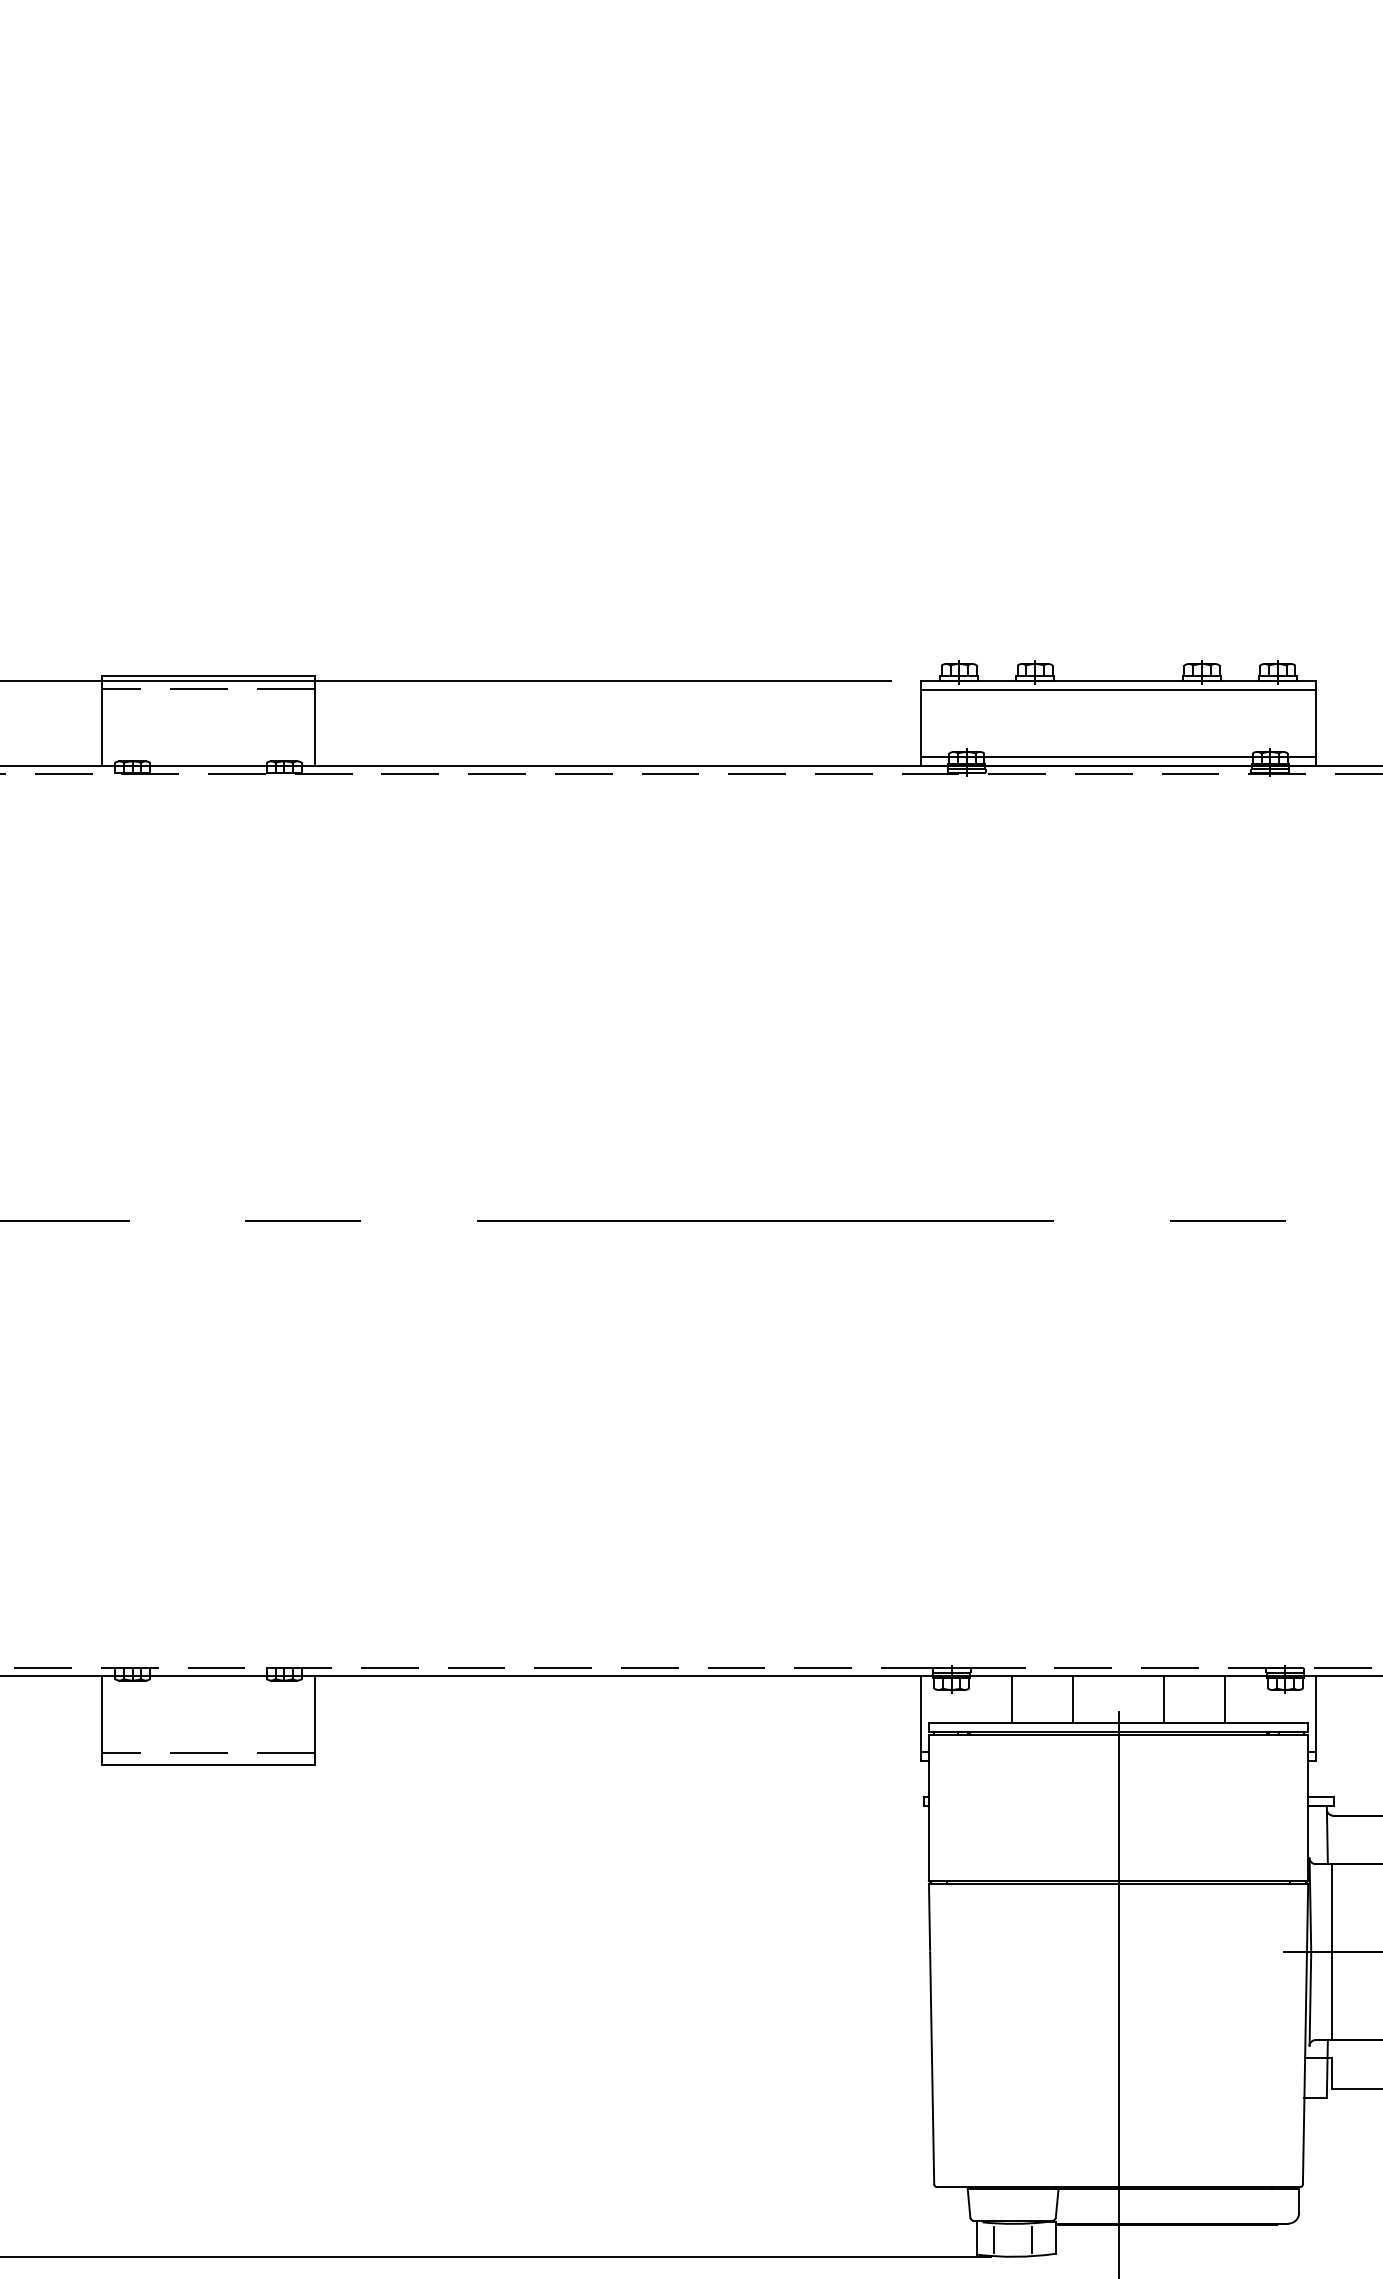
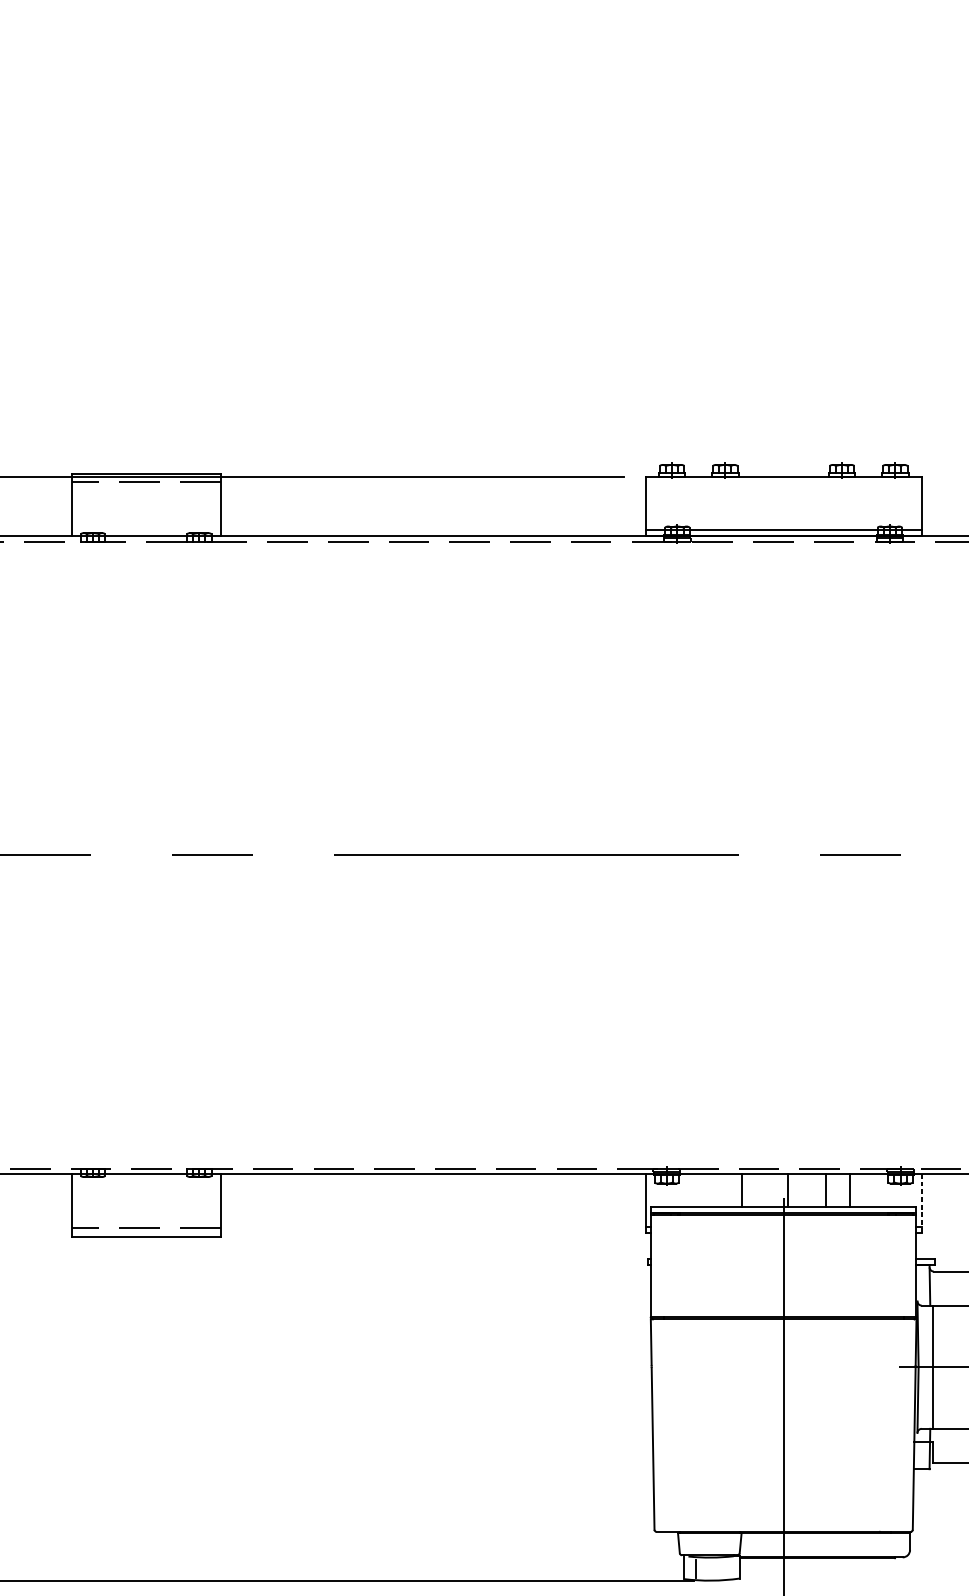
line: (1118, 690) -> (783, 483), removed
line: (1012, 1699) -> (741, 1190), moved
line: (1073, 1699) -> (788, 1190), moved
line: (1164, 1699) -> (850, 1190), moved
line: (1224, 1699) -> (825, 1190), moved
line: (1315, 1718) -> (921, 1203), solid -> dashed
line: (1032, 2239) -> (723, 1568), removed

